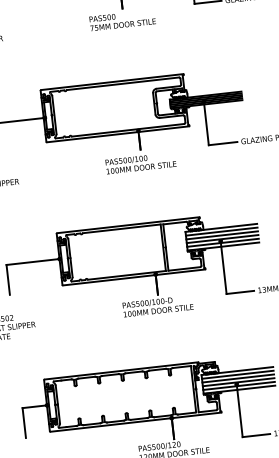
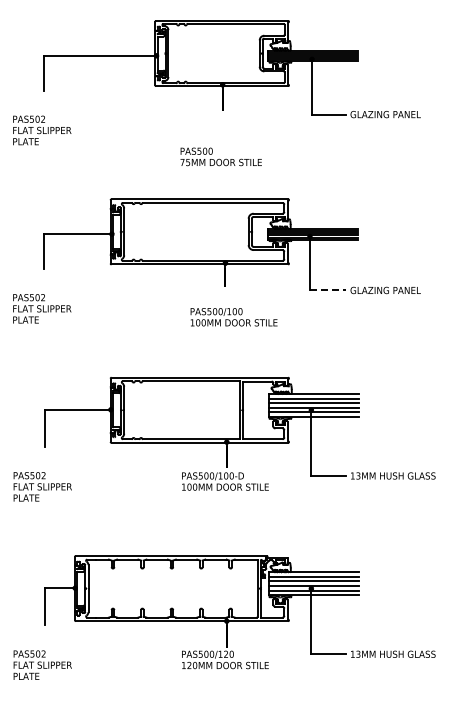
text: (122, 20) -> (220, 156), moved
line: (222, 143) -> (327, 290), solid -> dashed
text: (140, 163) -> (233, 317), moved

